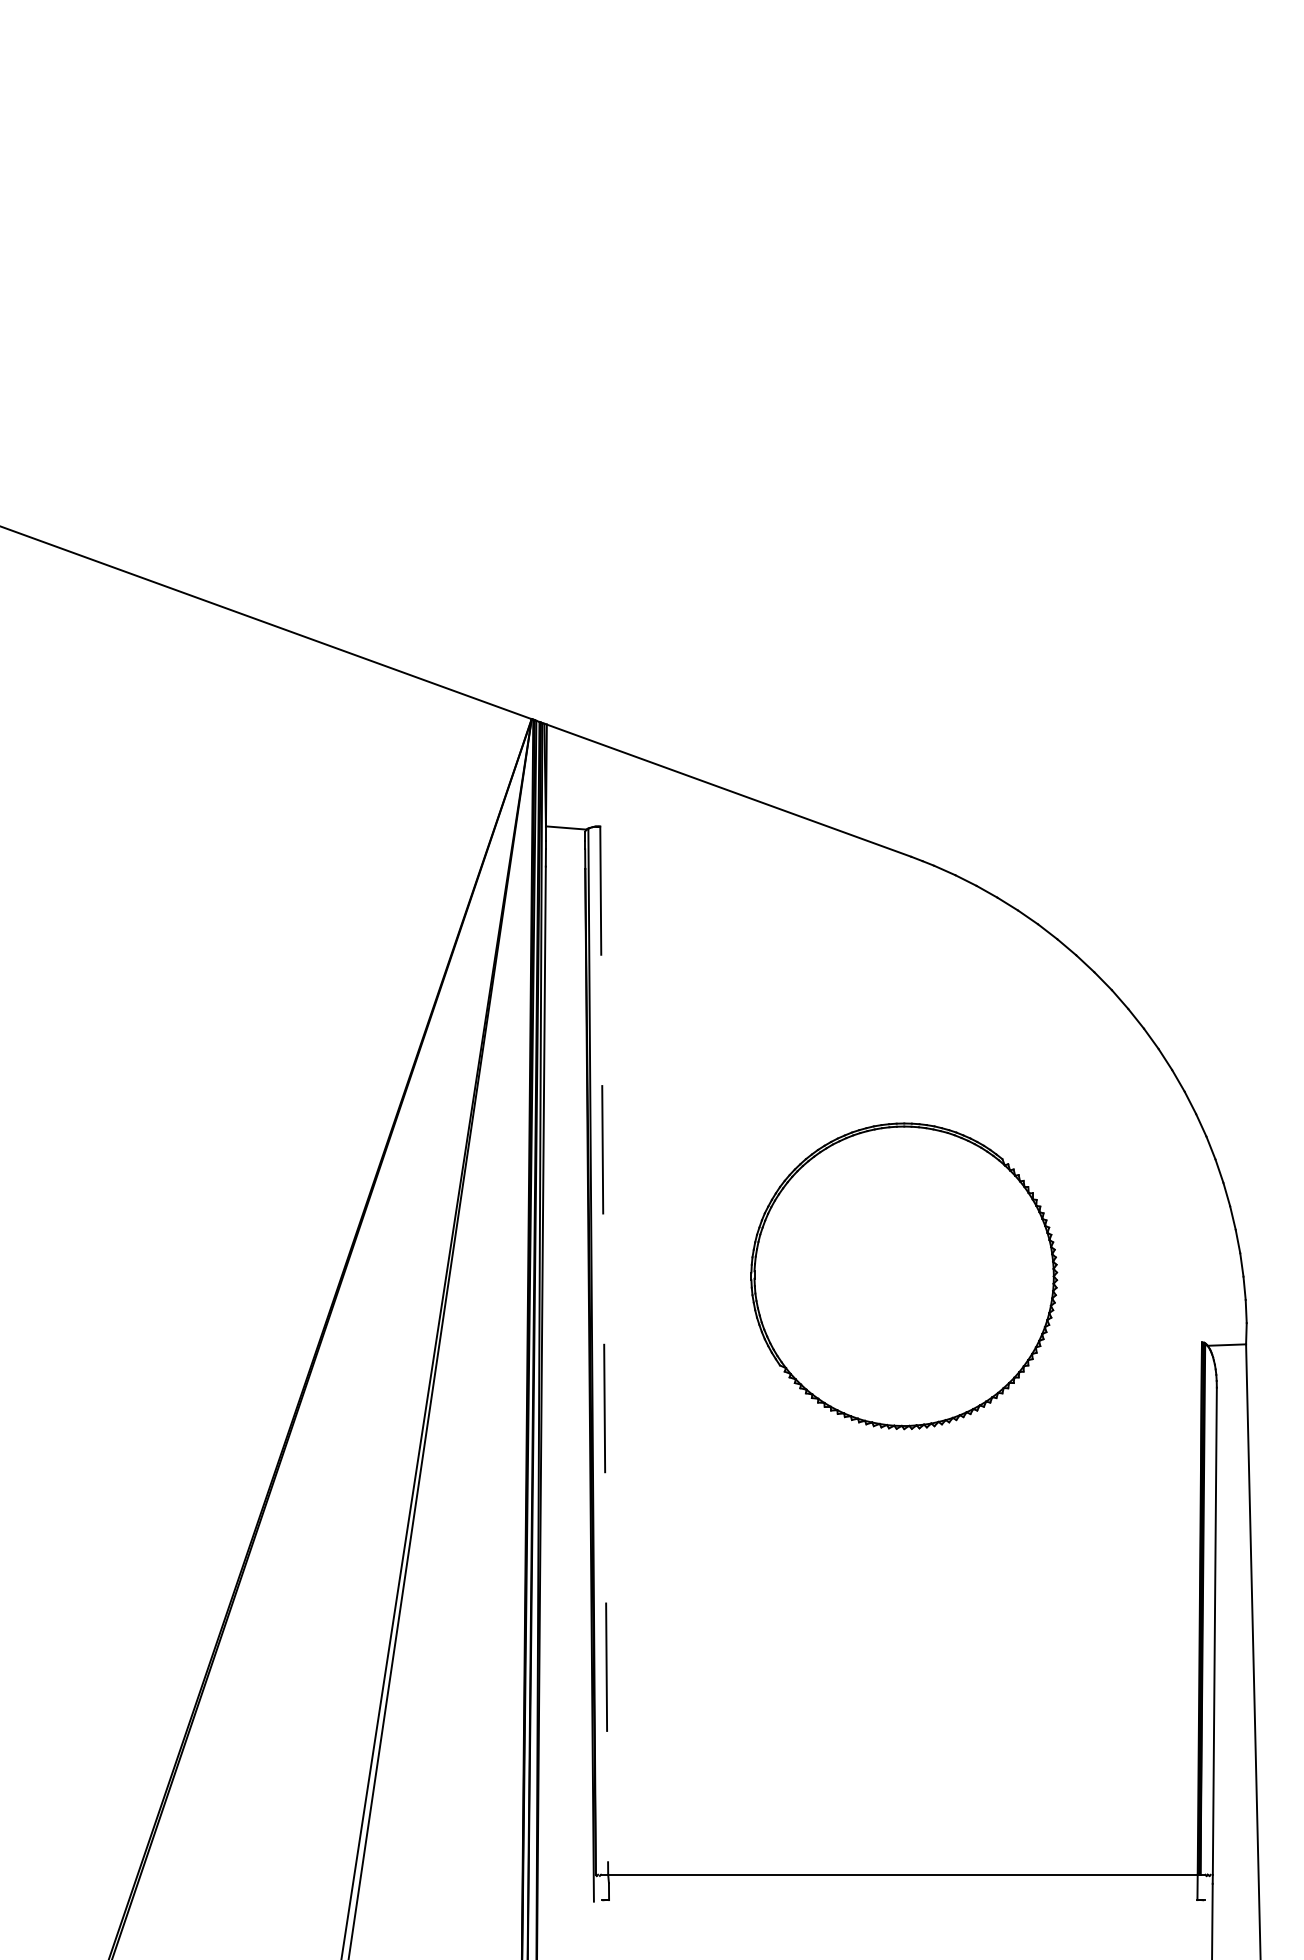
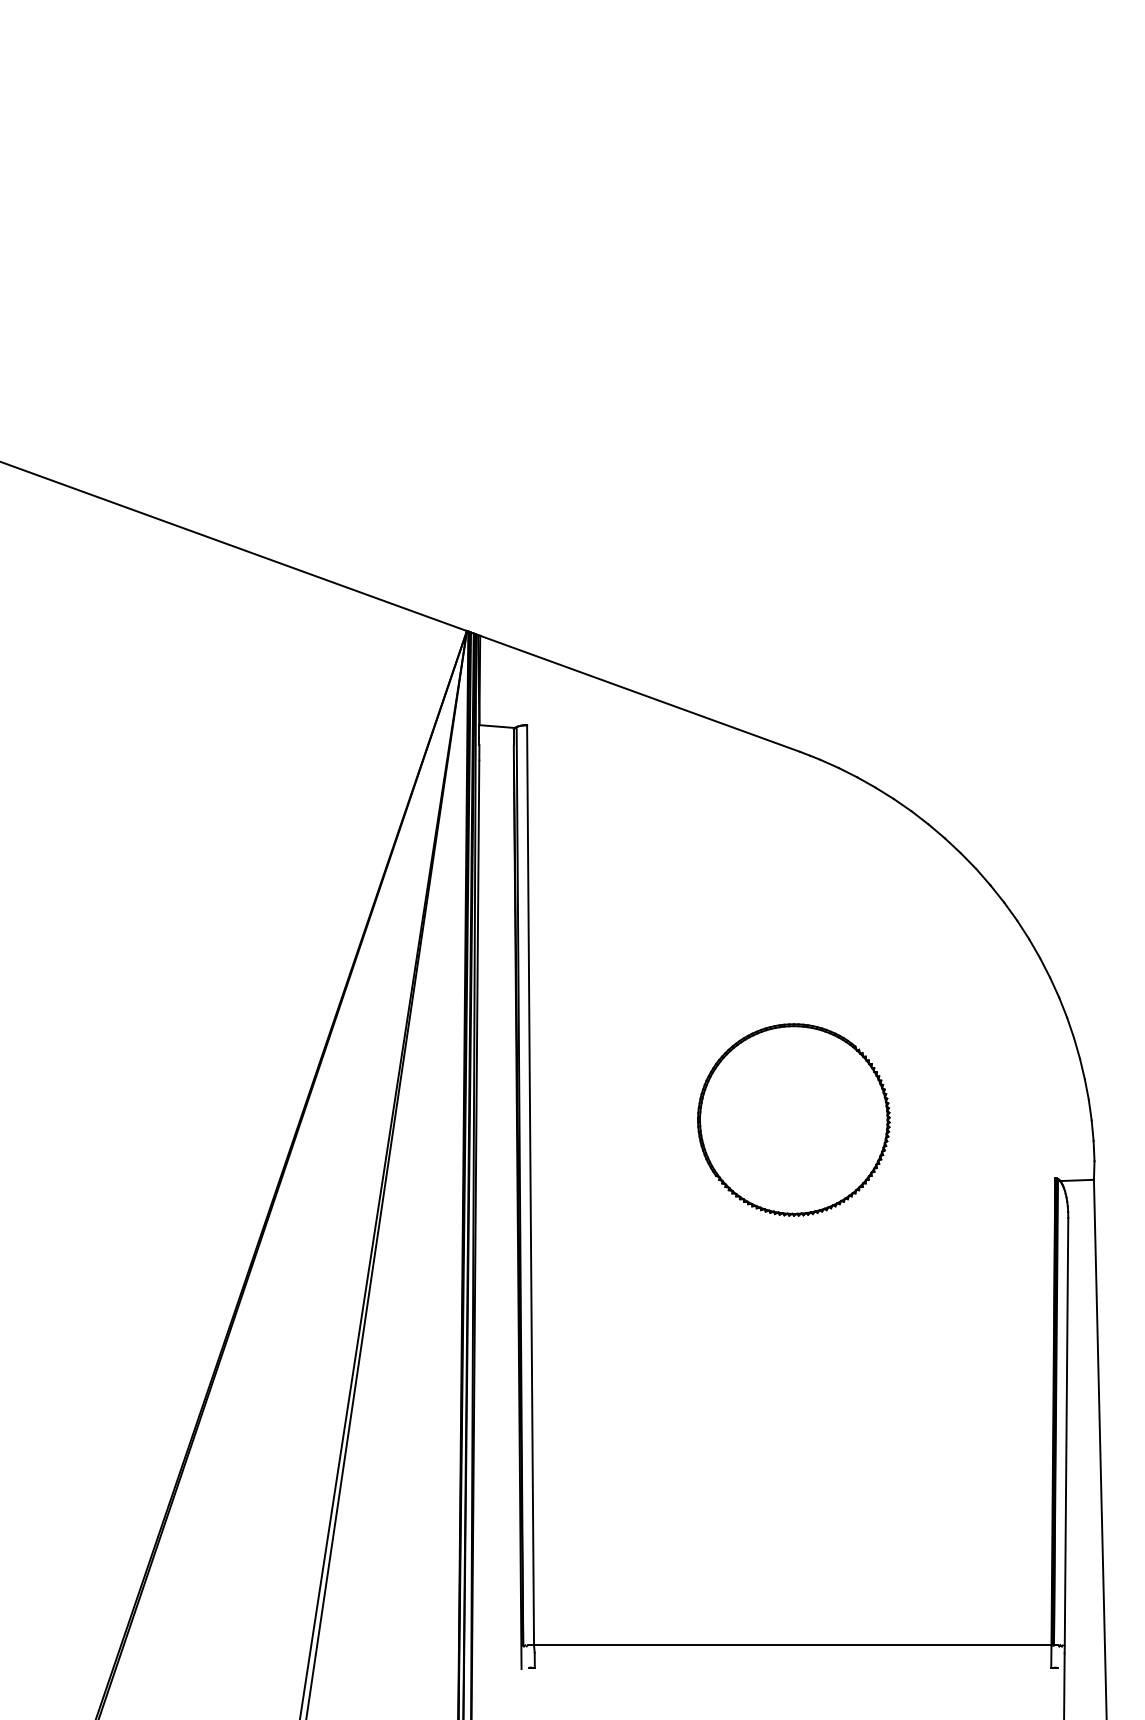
part: (903, 1275) -> (793, 1119), size x0.71
line: (604, 1350) -> (530, 1185), dashed -> solid

